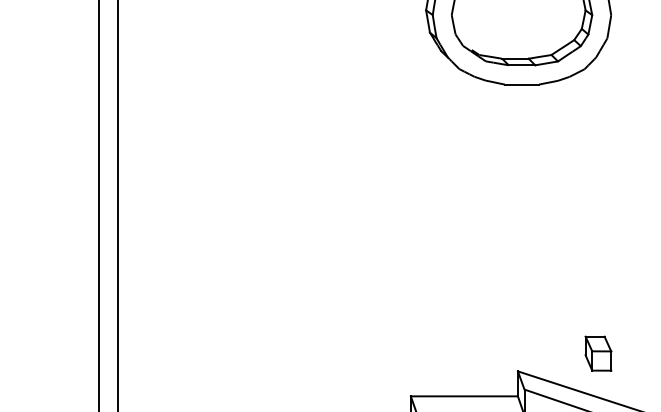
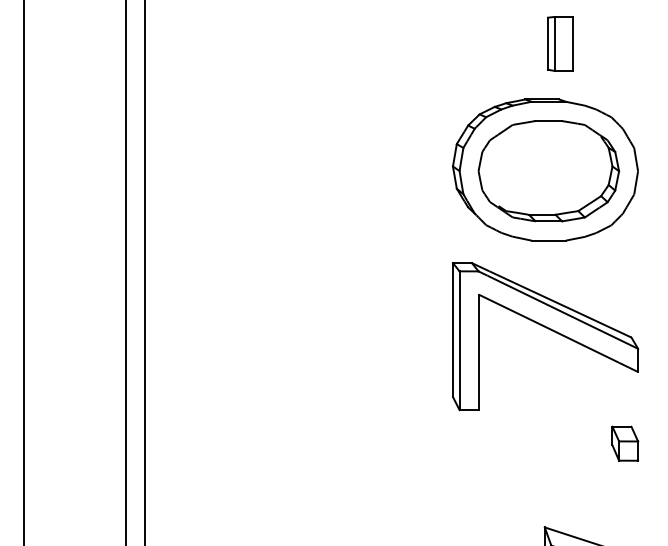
part: (521, 173) -> (548, 329), added
part: (598, 353) -> (625, 443), moved

